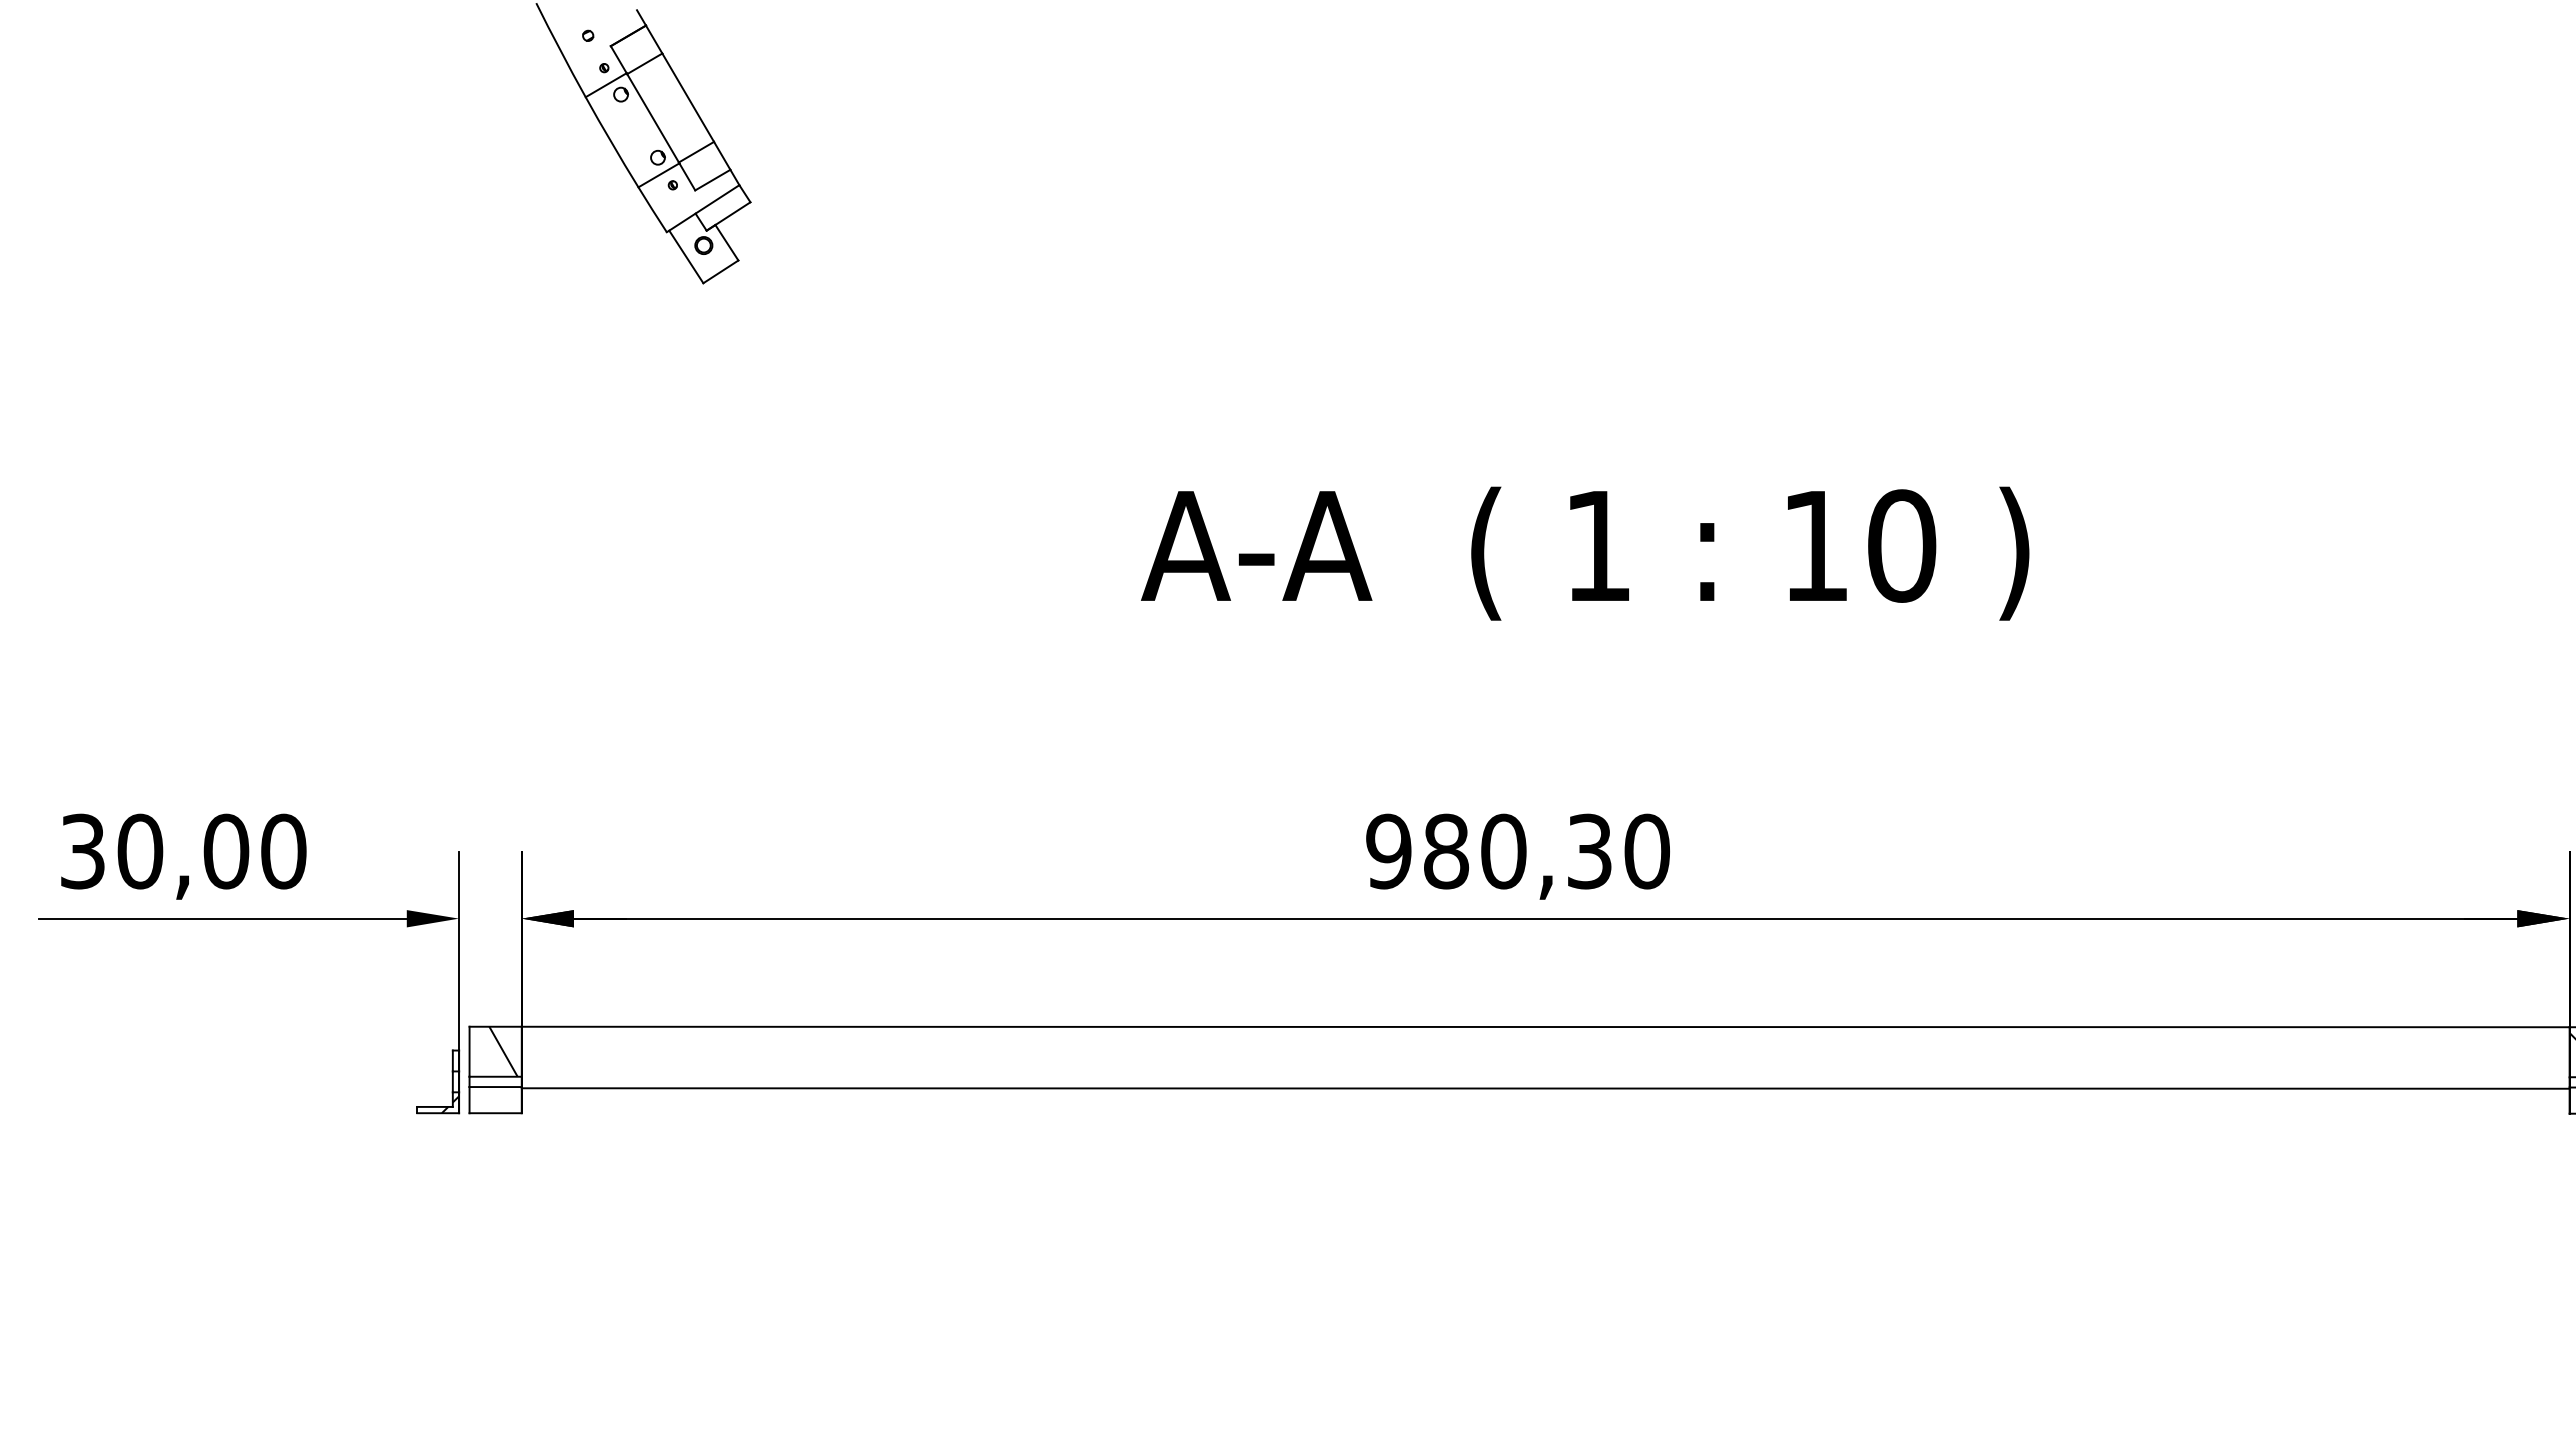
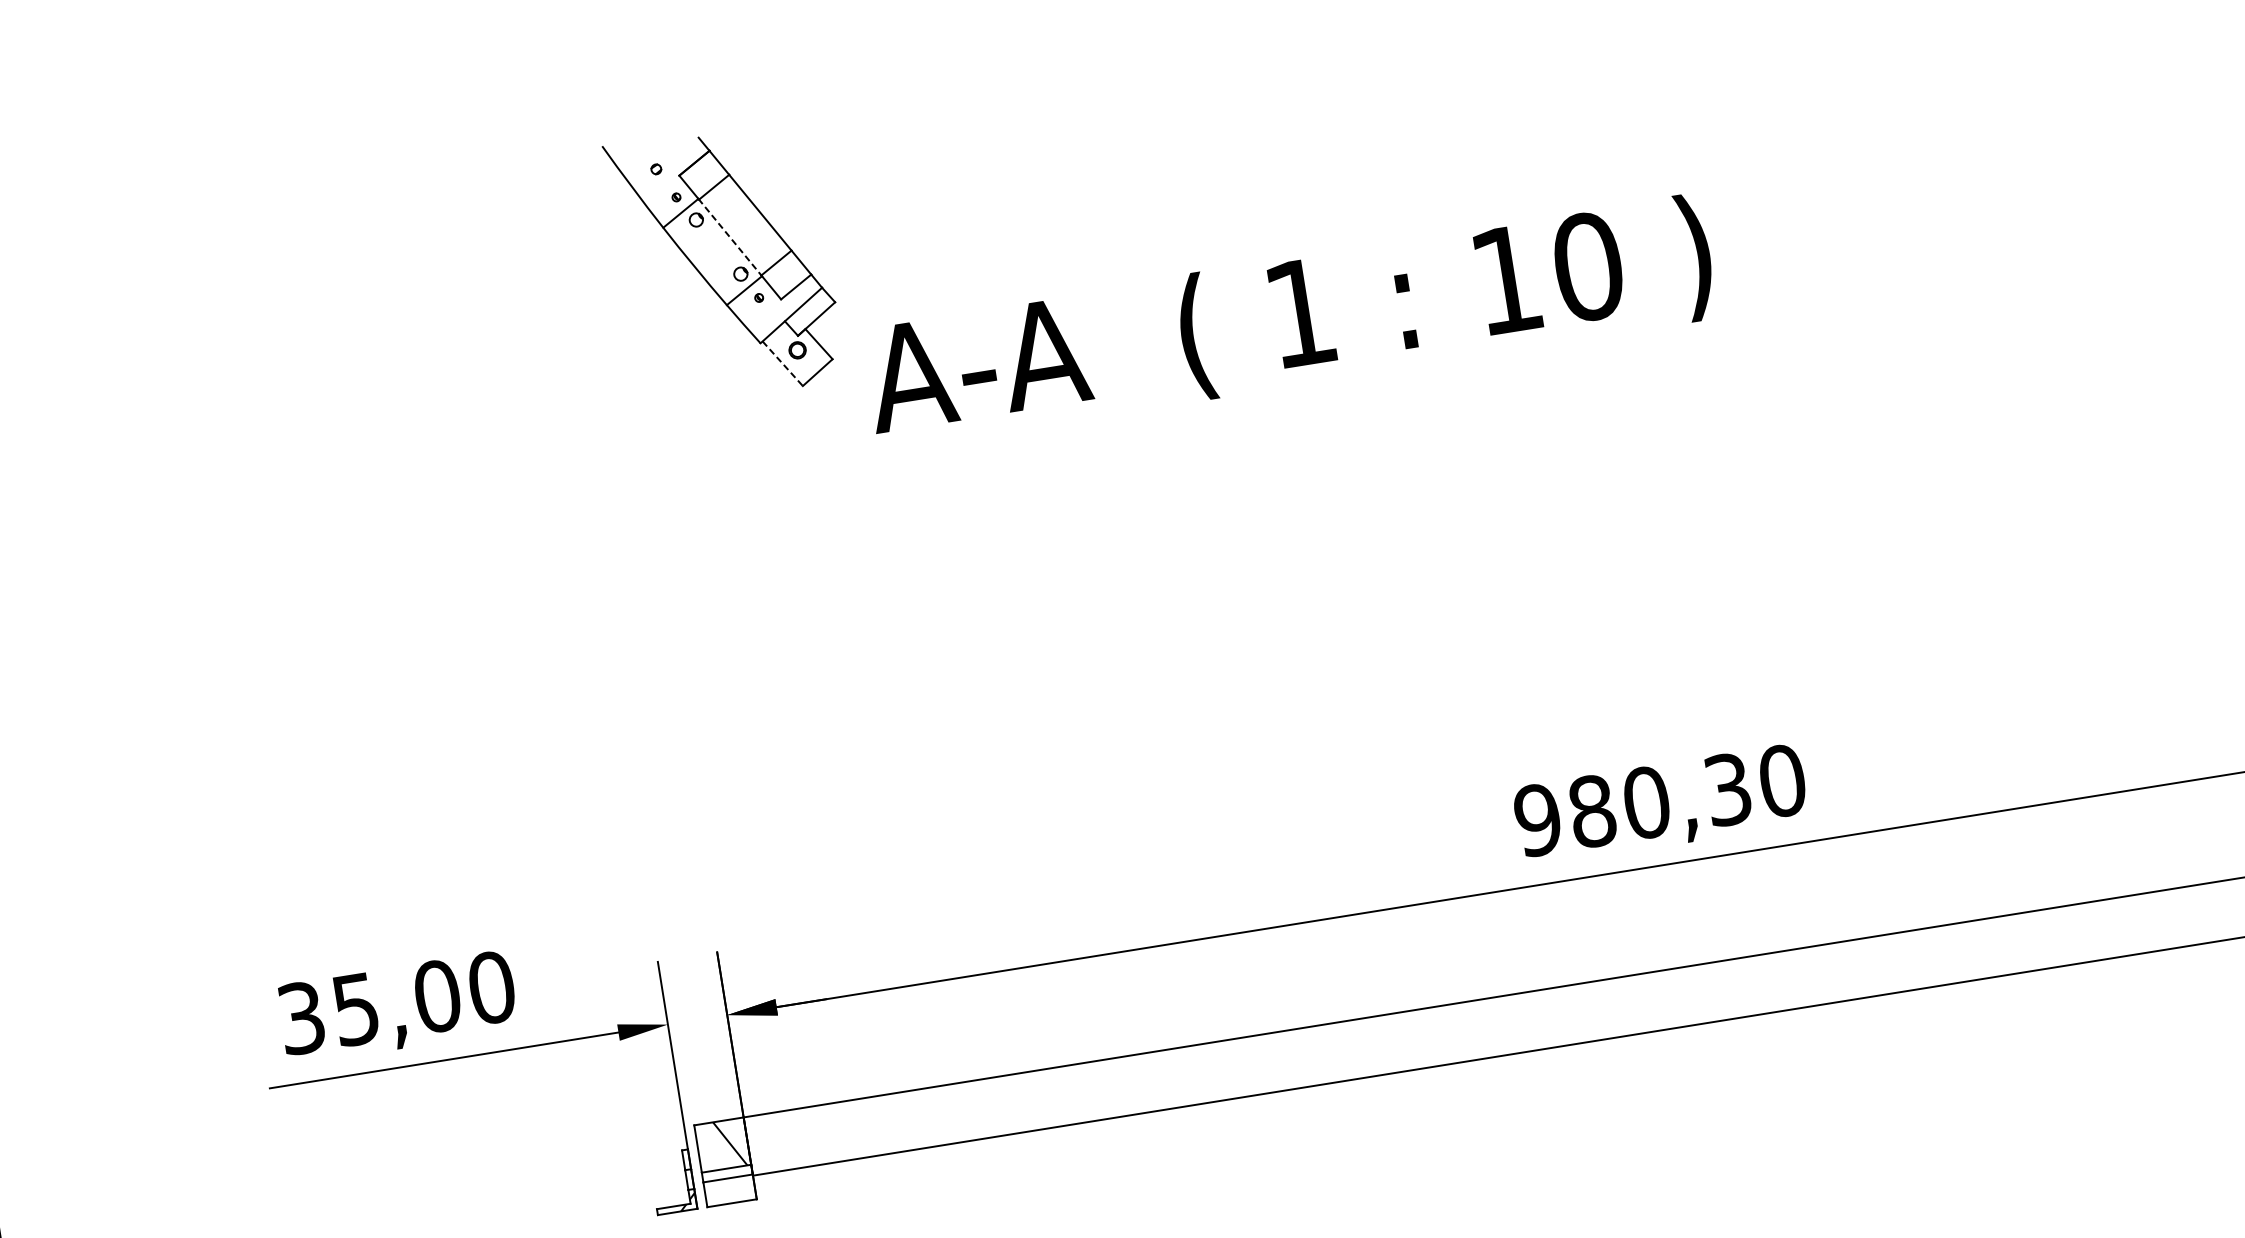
line: (653, 118) -> (730, 237), solid -> dashed
line: (686, 257) -> (783, 364), solid -> dashed
text: (1585, 553) -> (1289, 321), moved
text: (140, 851) -> (356, 1009), 30,00 -> 35,00

